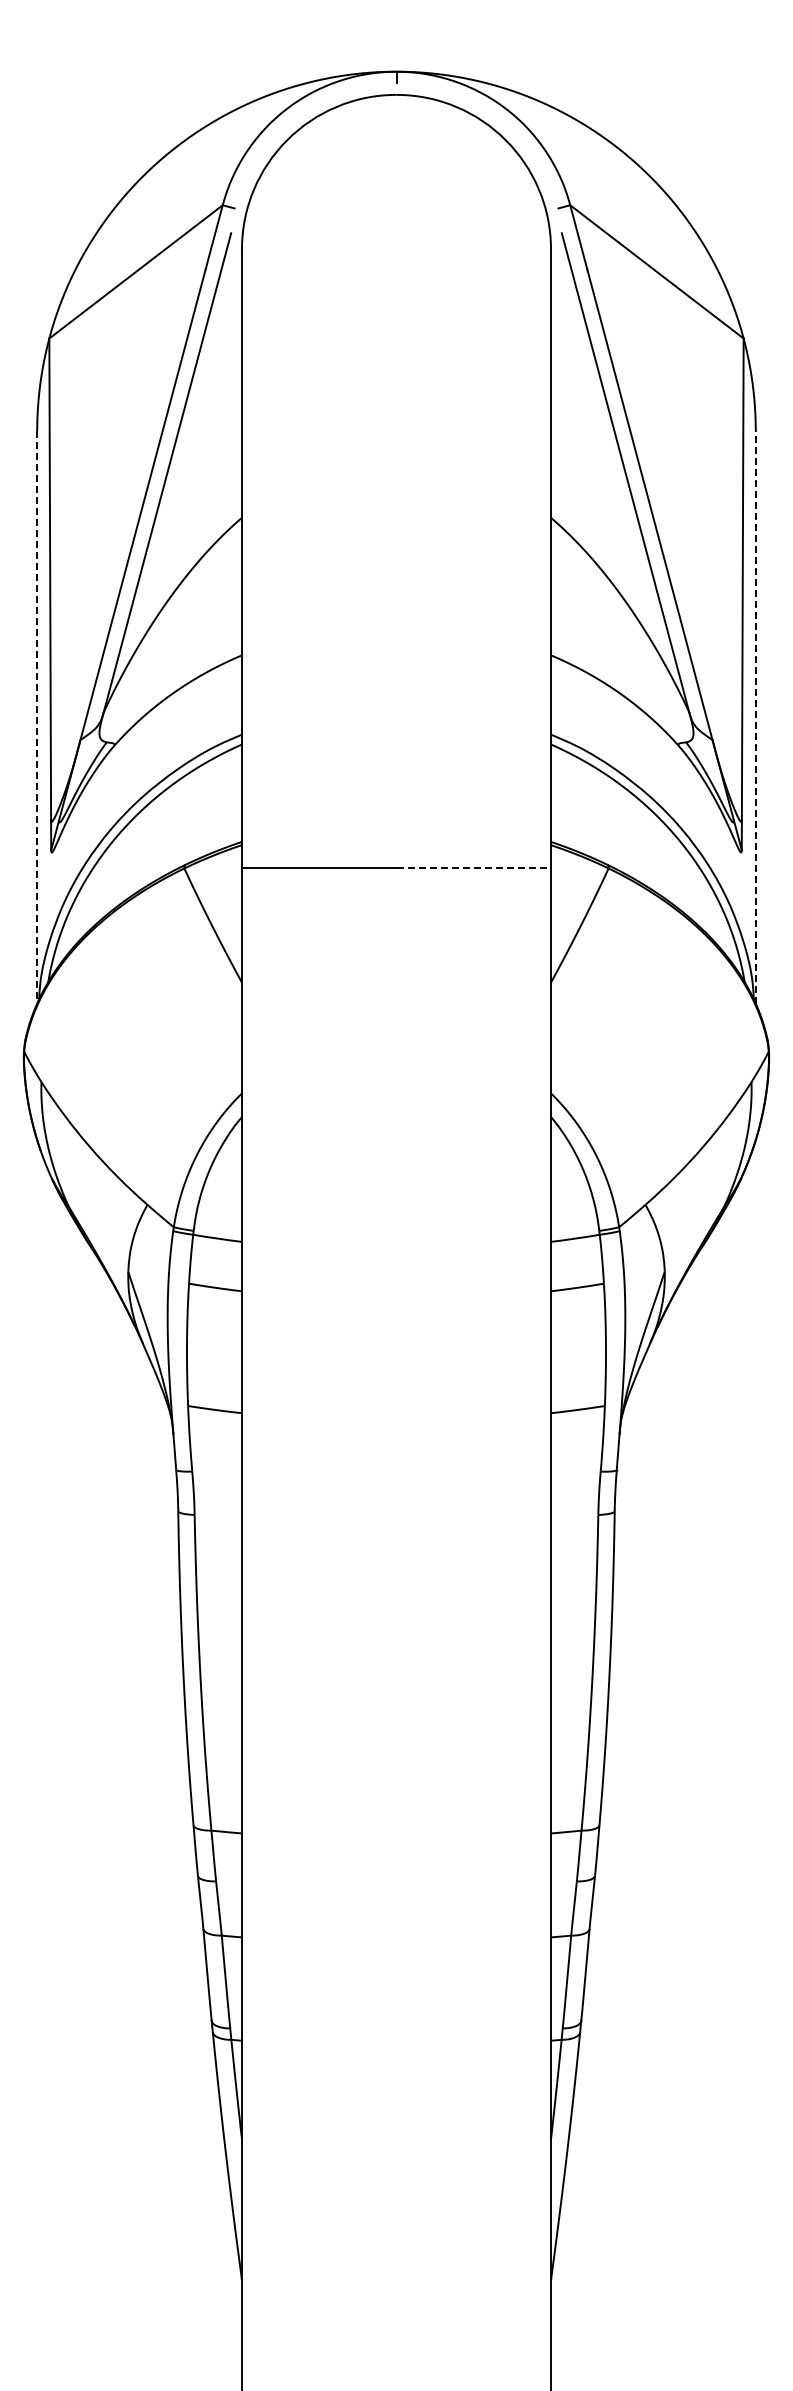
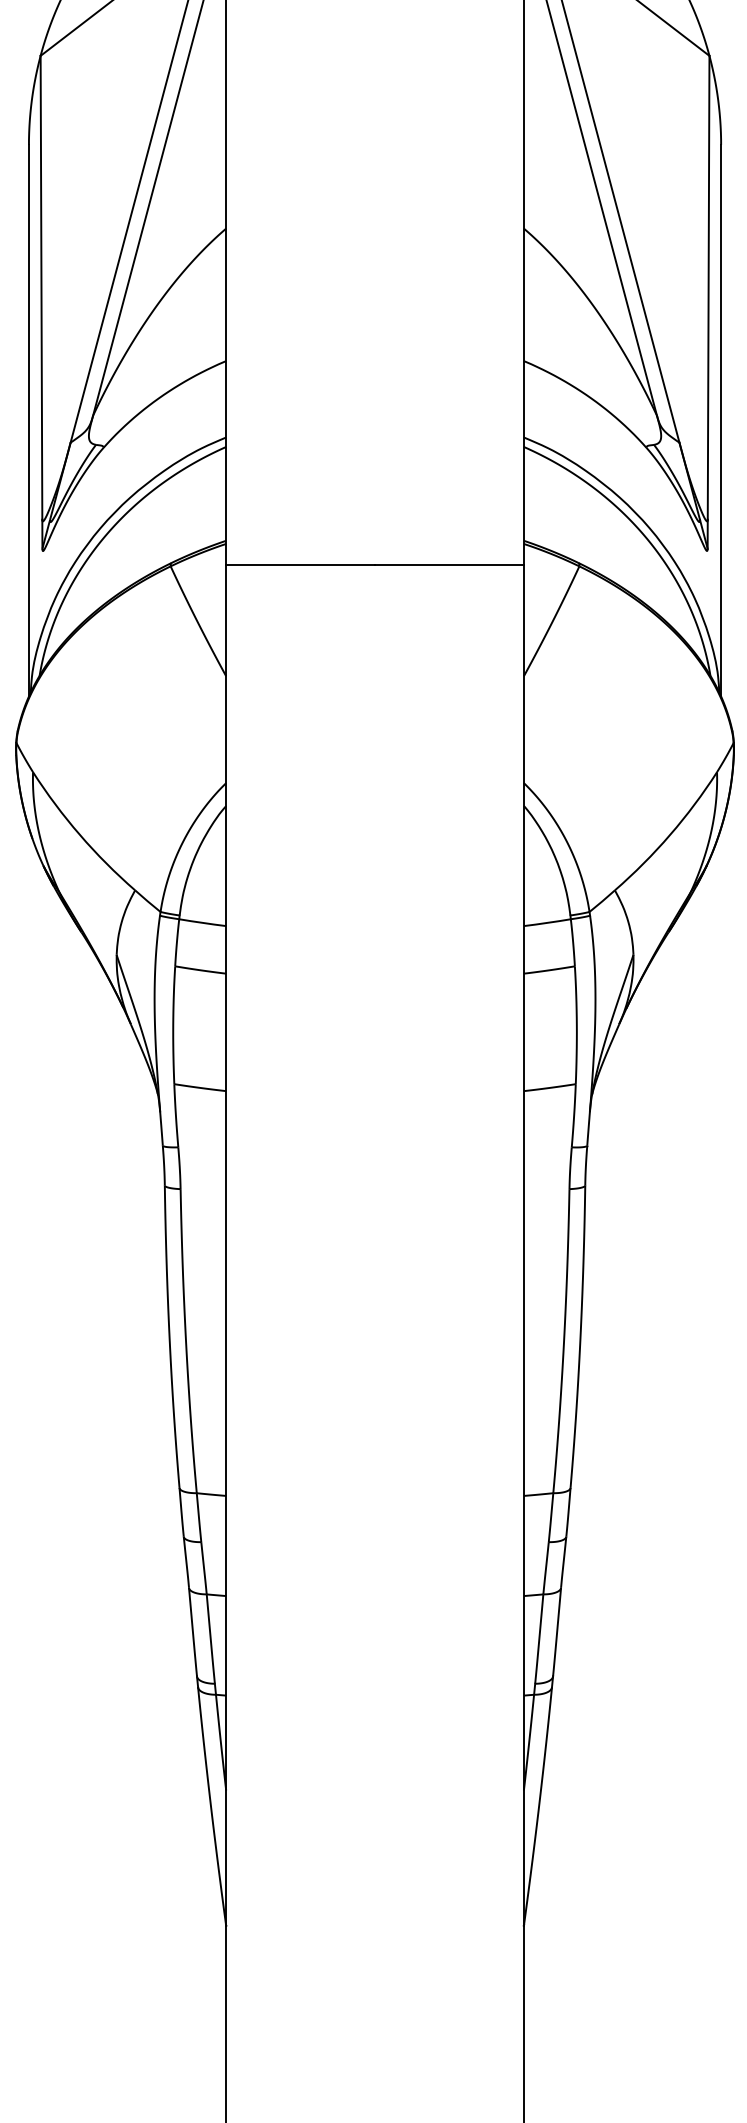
line: (755, 716) -> (720, 419), dashed -> solid
line: (37, 717) -> (29, 420), dashed -> solid
line: (474, 867) -> (450, 565), dashed -> solid

